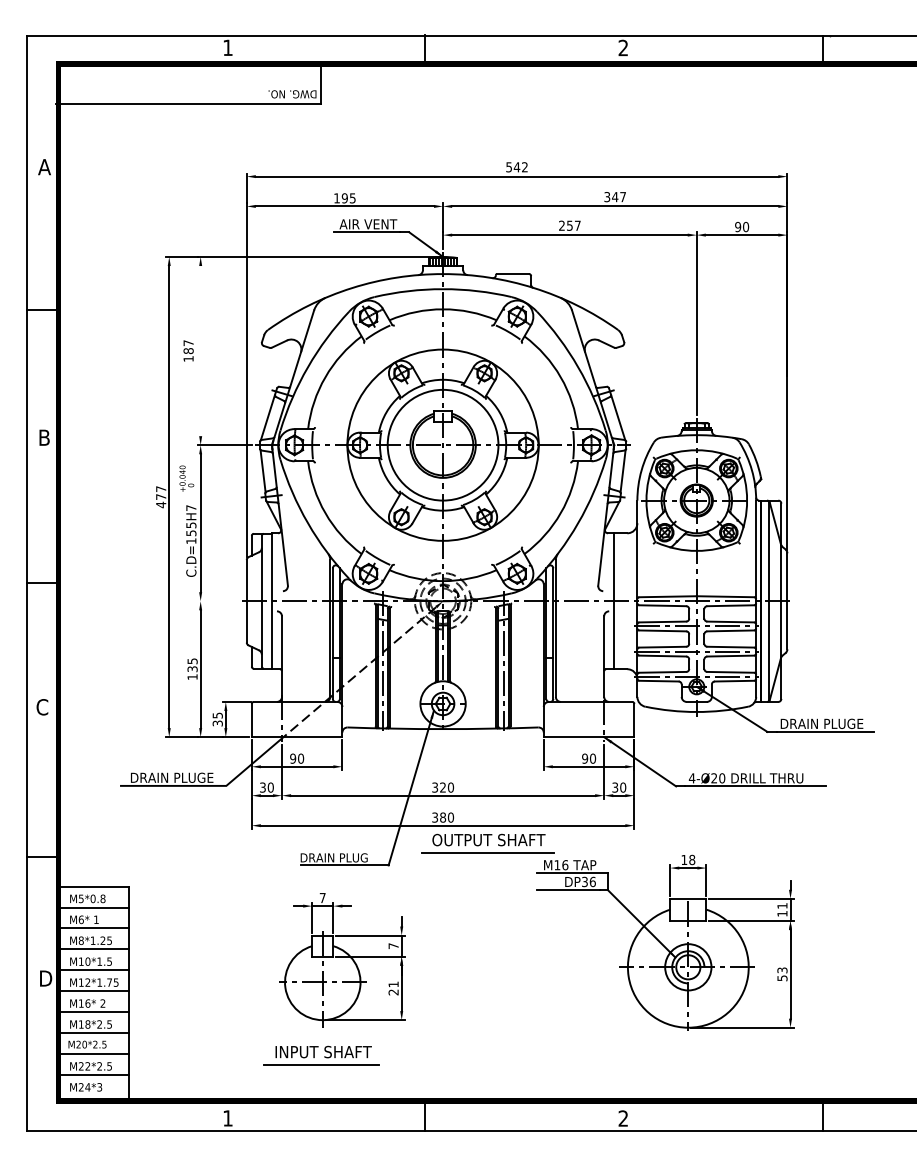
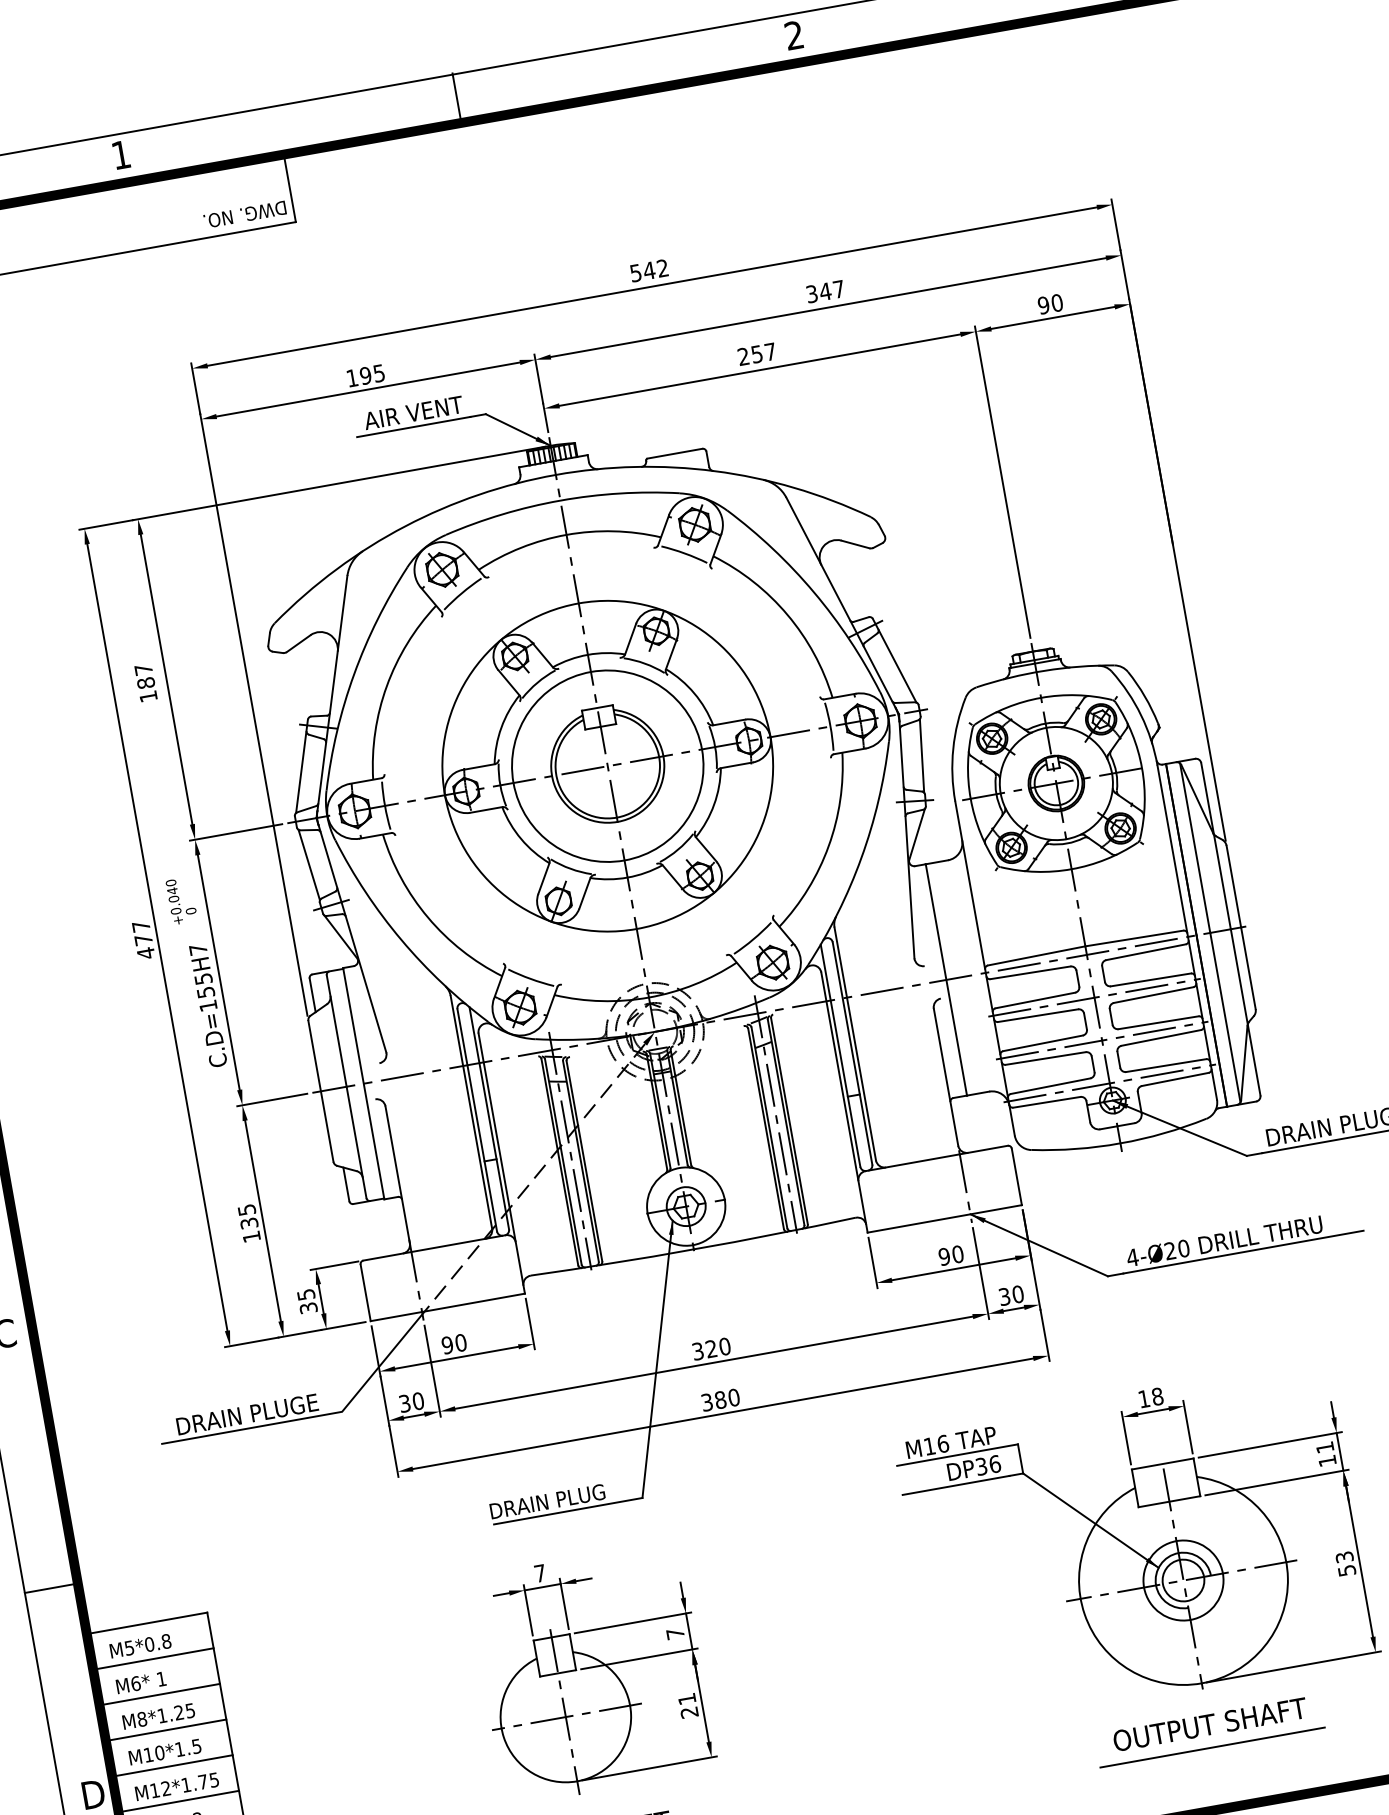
line: (200, 351) -> (166, 680), added
line: (217, 601) -> (271, 1100), added
part: (487, 843) -> (1208, 1730), moved

